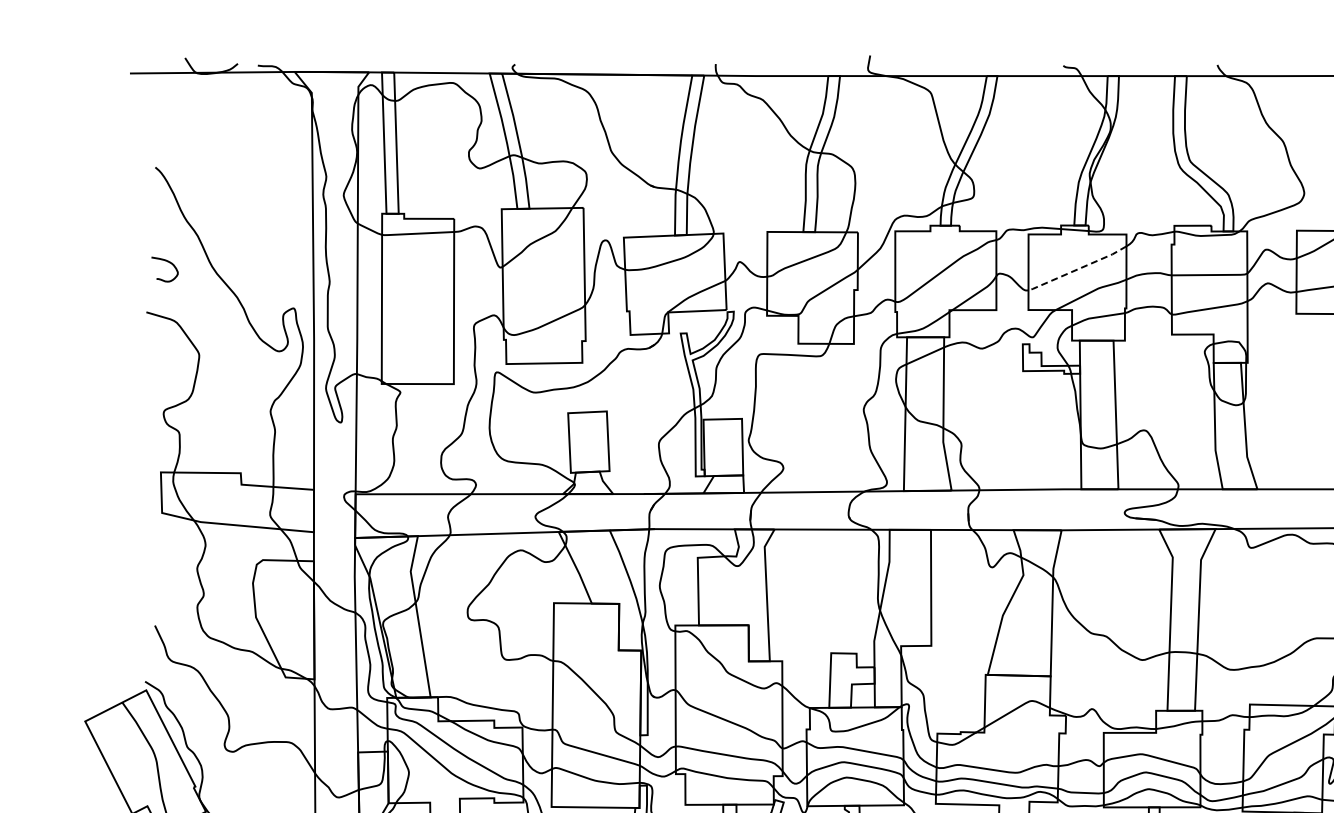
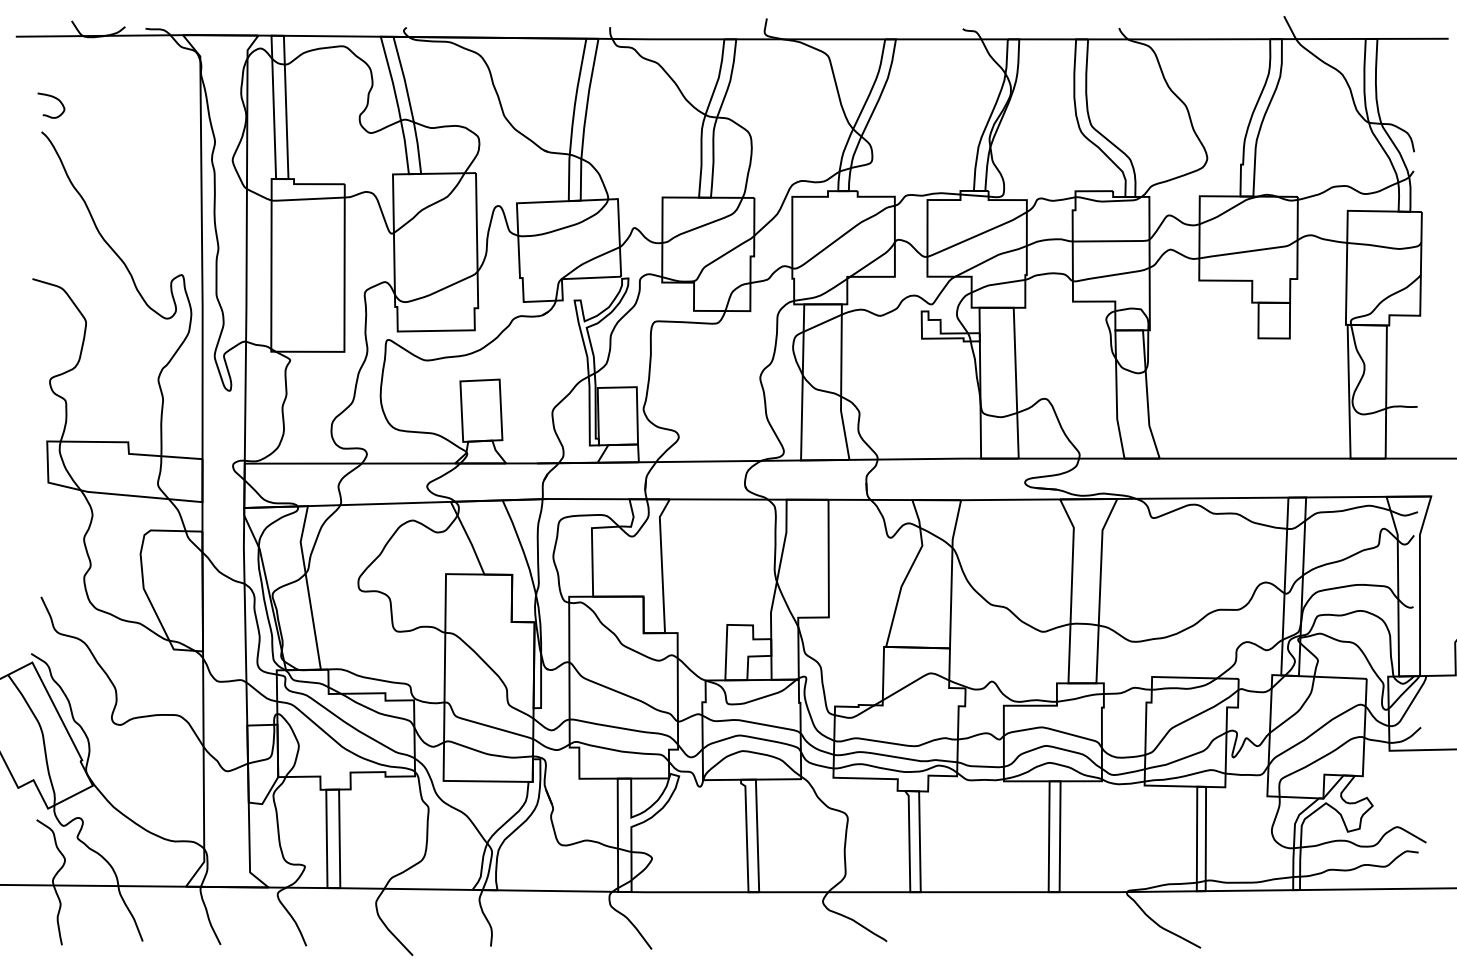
curve: (168, 262) -> (54, 98), moved
line: (1077, 269) -> (977, 235), dashed -> solid

